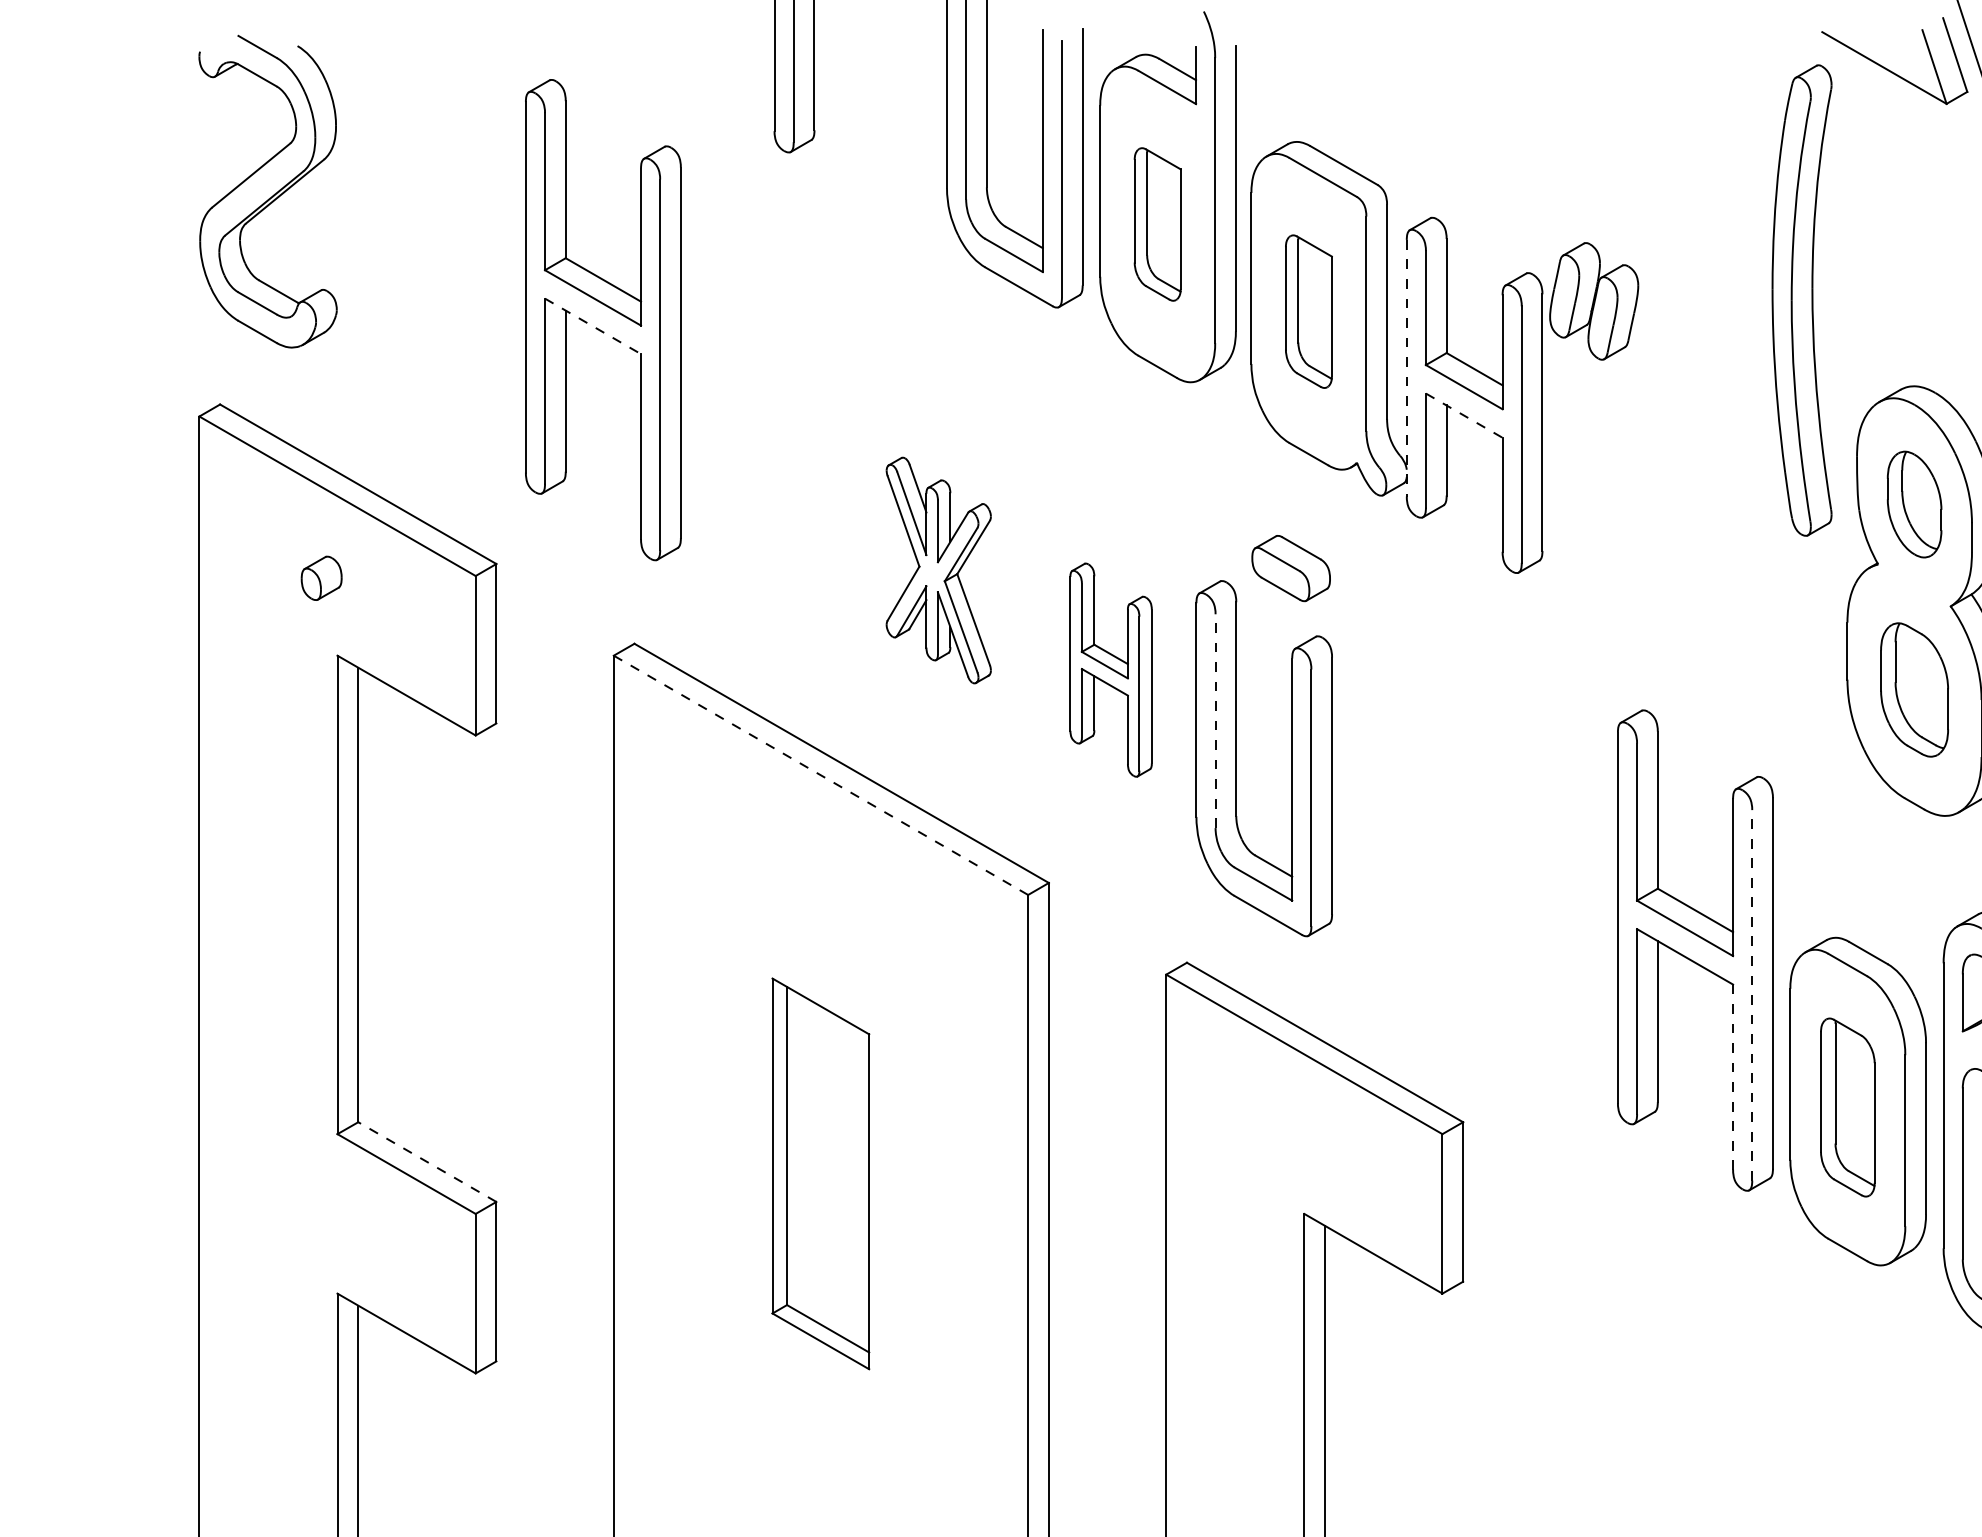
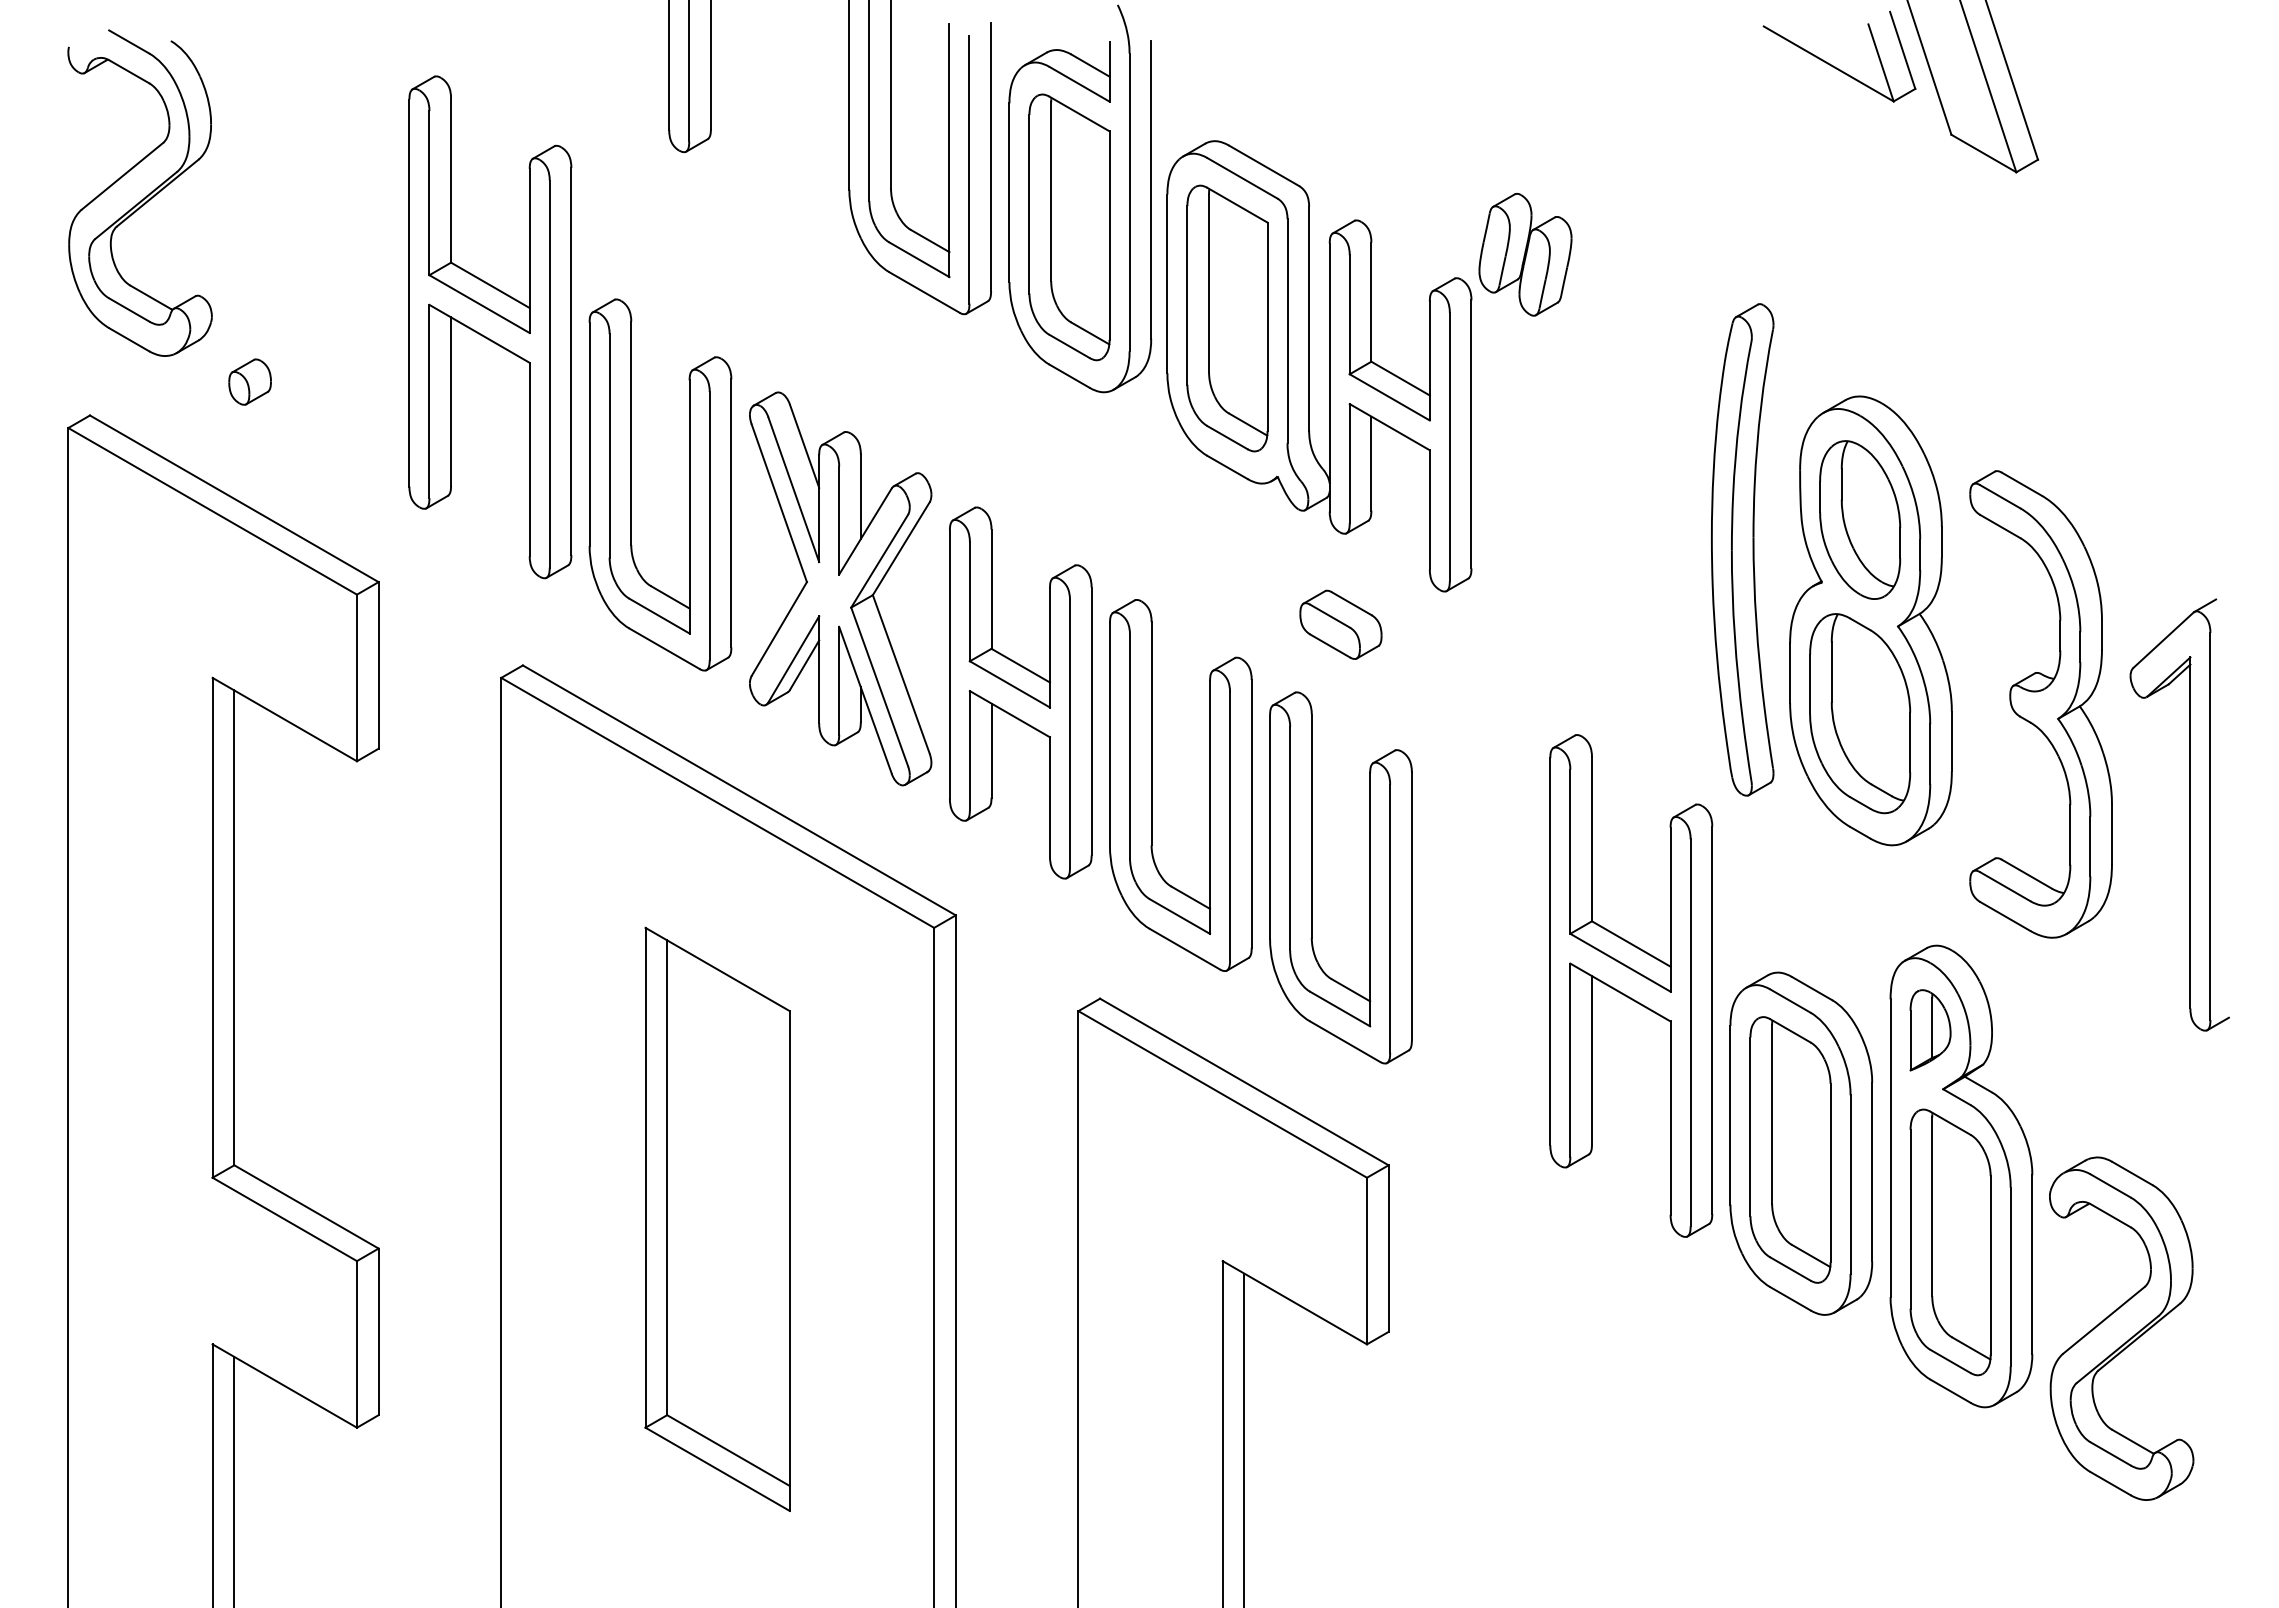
part: (1157, 224) -> (1069, 227), size x1.67
part: (1801, 300) -> (1742, 549), moved
part: (1594, 301) -> (1525, 254), moved
part: (1308, 311) -> (1227, 318), size x1.67
line: (592, 326) -> (479, 333), dashed -> solid
line: (1406, 369) -> (1329, 378), dashed -> solid
line: (1464, 416) -> (1390, 427), dashed -> solid
part: (738, 470) -> (631, 484), added
part: (1914, 504) -> (1860, 519), size x1.43
part: (1290, 568) -> (1340, 624), moved
part: (938, 570) -> (840, 588), size x1.67
part: (321, 577) -> (249, 381), moved
part: (1110, 669) -> (1020, 692), size x1.67
part: (1914, 689) -> (1860, 713), size x1.43
line: (1215, 721) -> (1129, 746), dashed -> solid
line: (820, 774) -> (717, 802), dashed -> solid
part: (1390, 846) -> (1312, 877), added
line: (1752, 995) -> (1690, 1032), dashed -> solid
line: (1732, 1077) -> (1670, 1118), dashed -> solid
part: (1847, 1107) -> (1790, 1149), size x1.43
line: (427, 1161) -> (306, 1206), dashed -> solid
part: (820, 1173) -> (717, 1218), size x1.43

